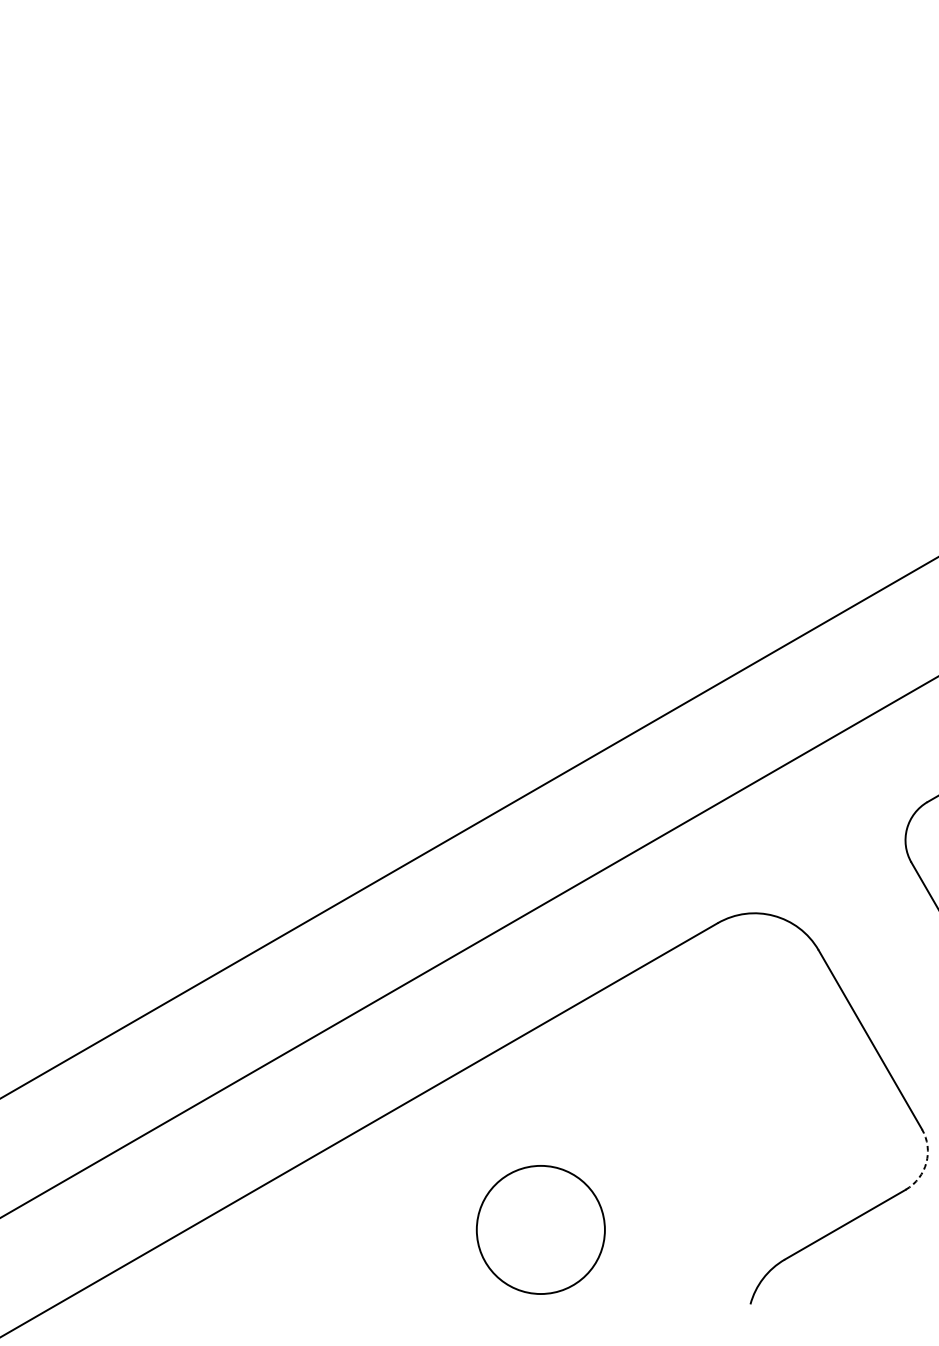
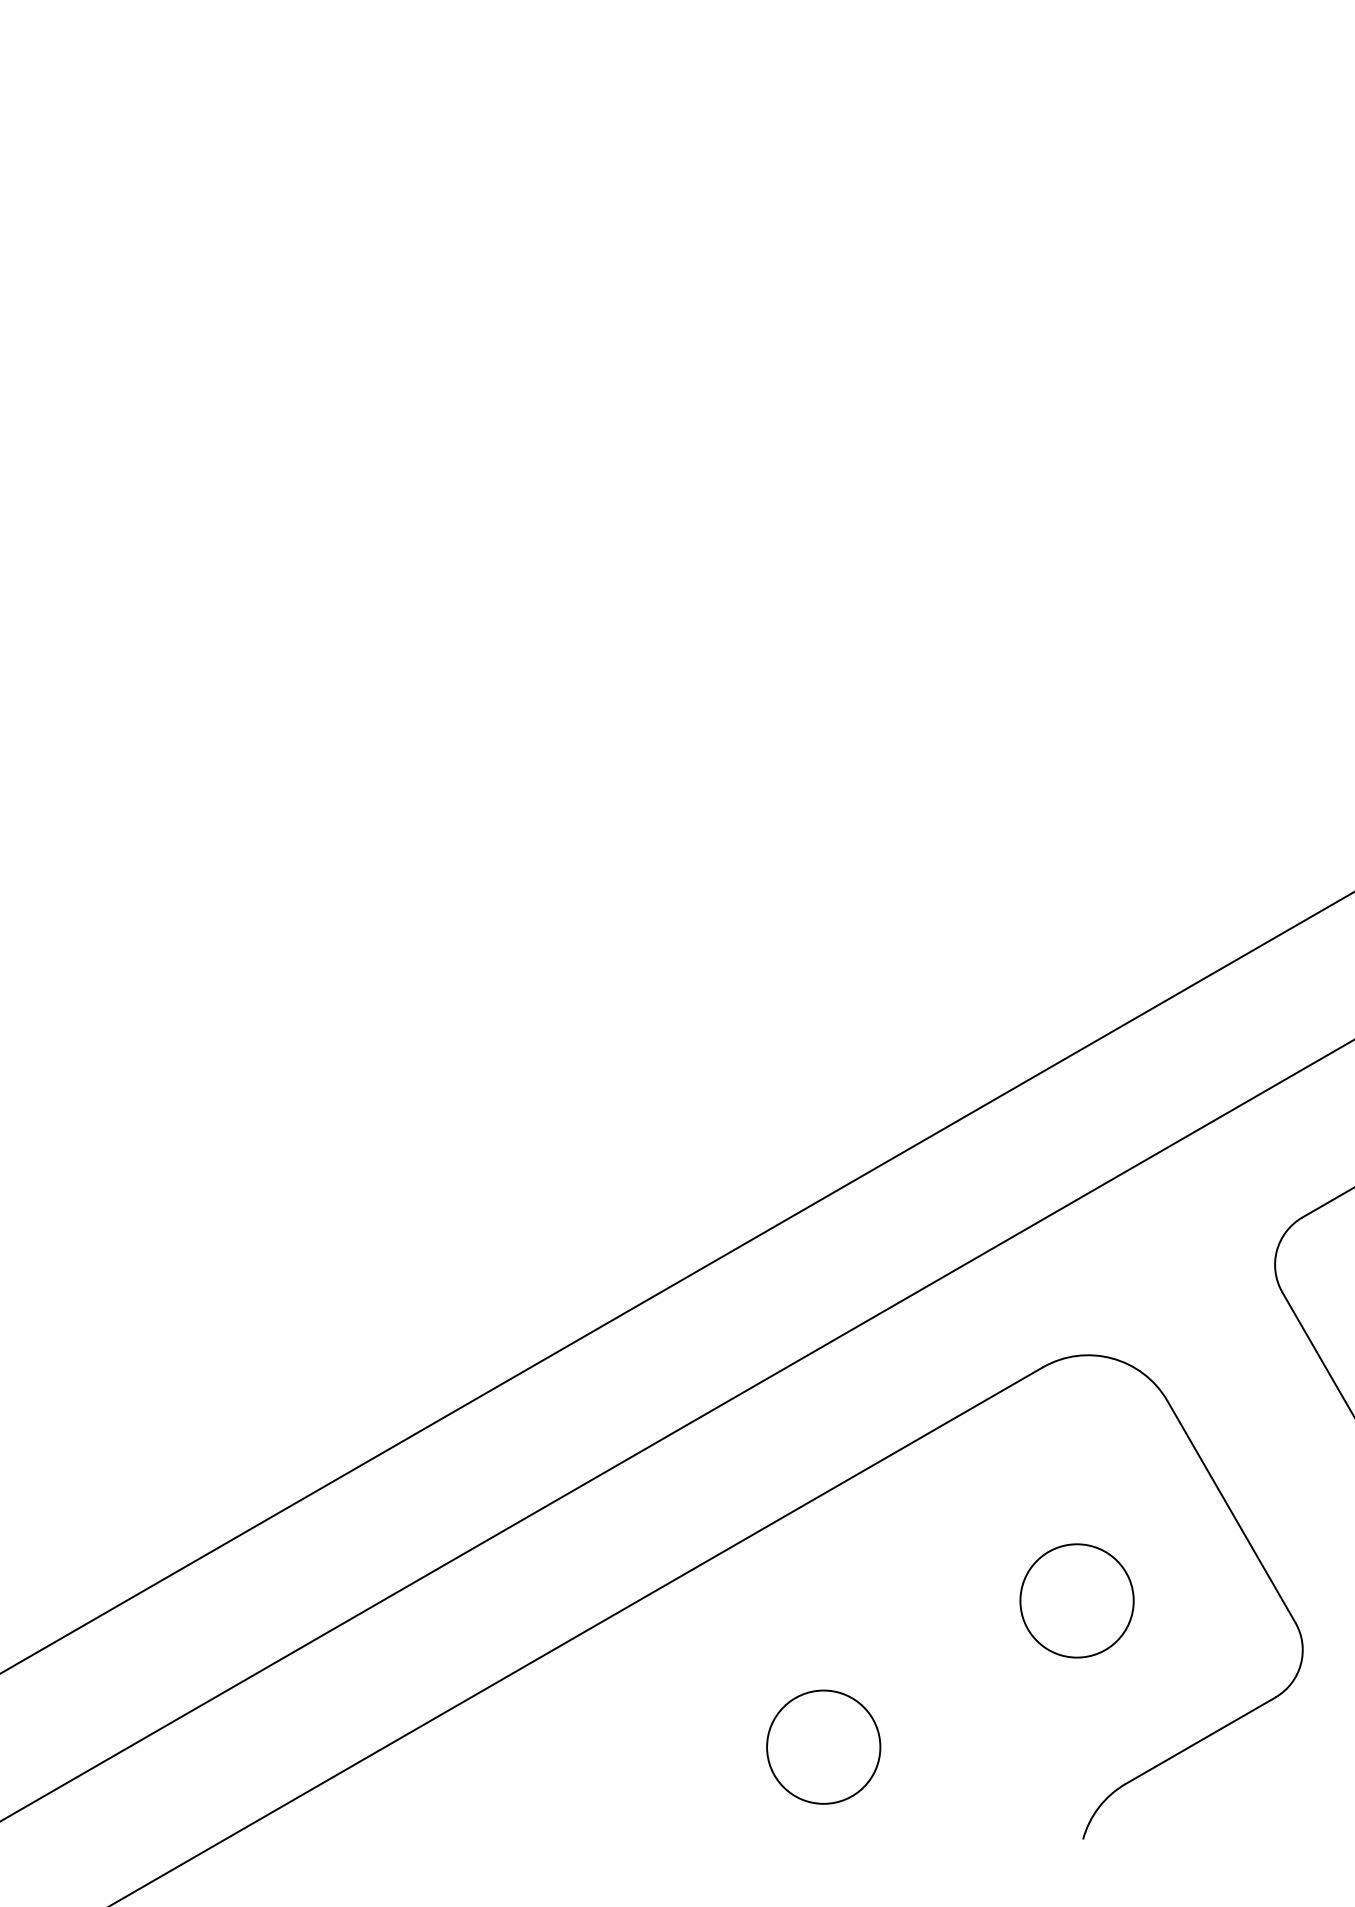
circle: (745, 1111) -> (1076, 1600), added
arc: (926, 1163) -> (1300, 1664), dashed -> solid
circle: (540, 1229) -> (823, 1746), size x0.71

